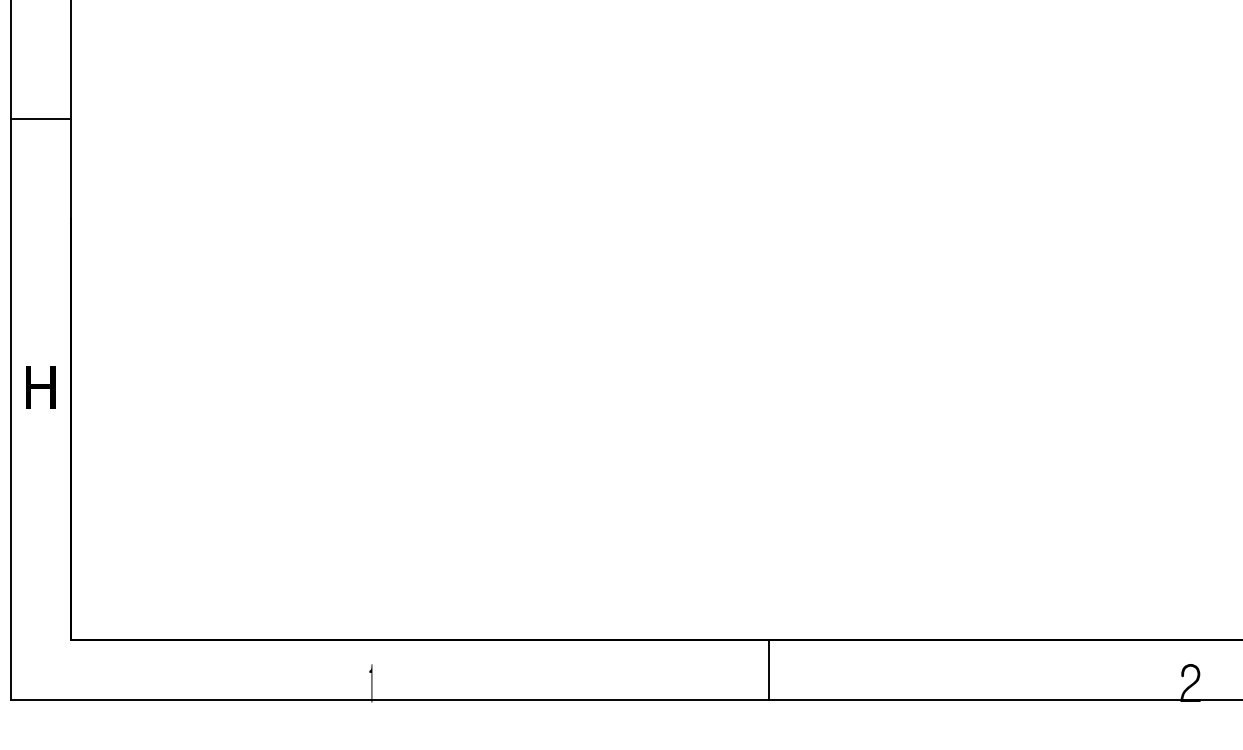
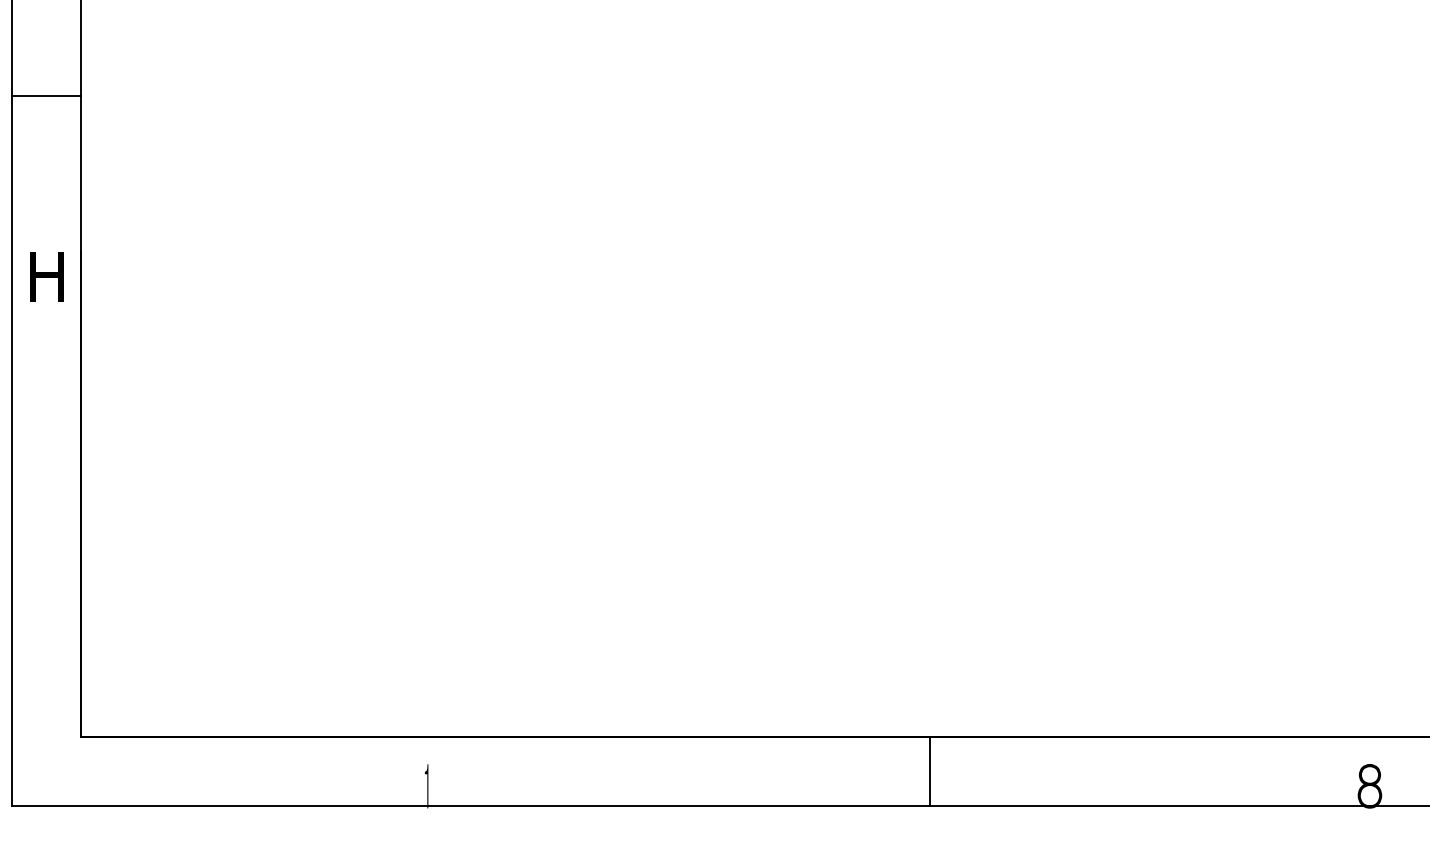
line: (40, 119) -> (46, 96), moved
text: (40, 387) -> (46, 276), moved
line: (768, 669) -> (929, 770), moved
text: (1190, 683) -> (1369, 786), 2 -> 8

